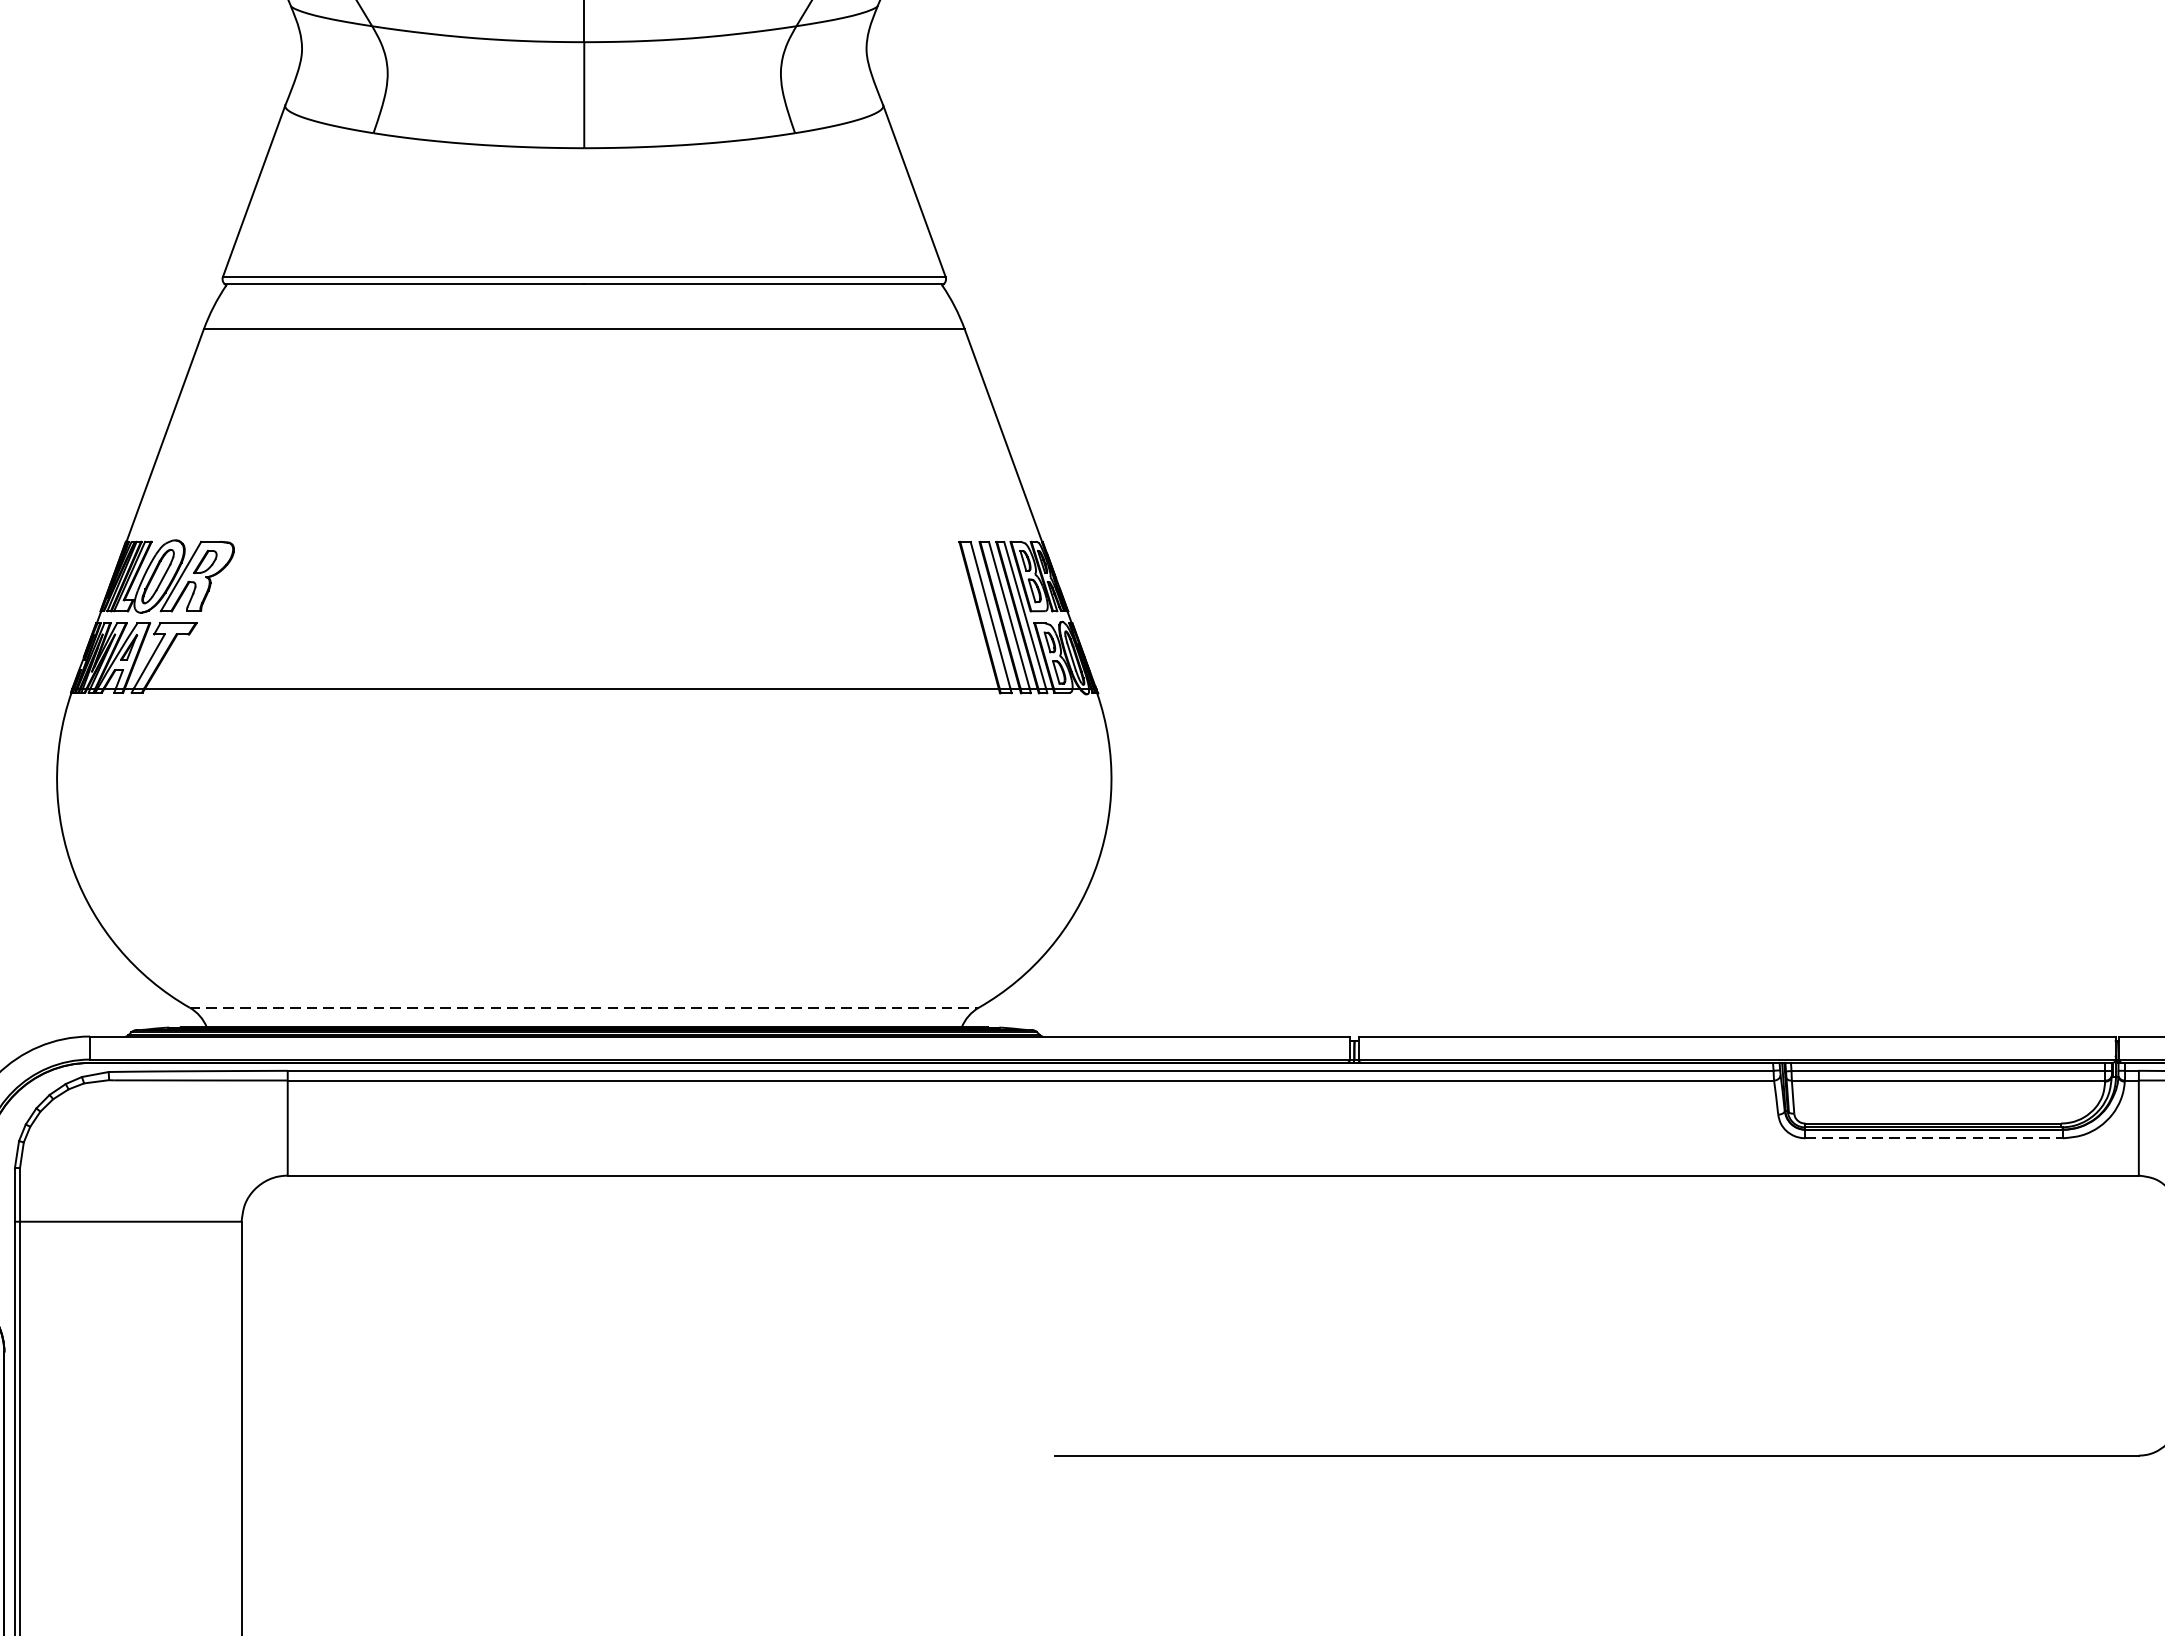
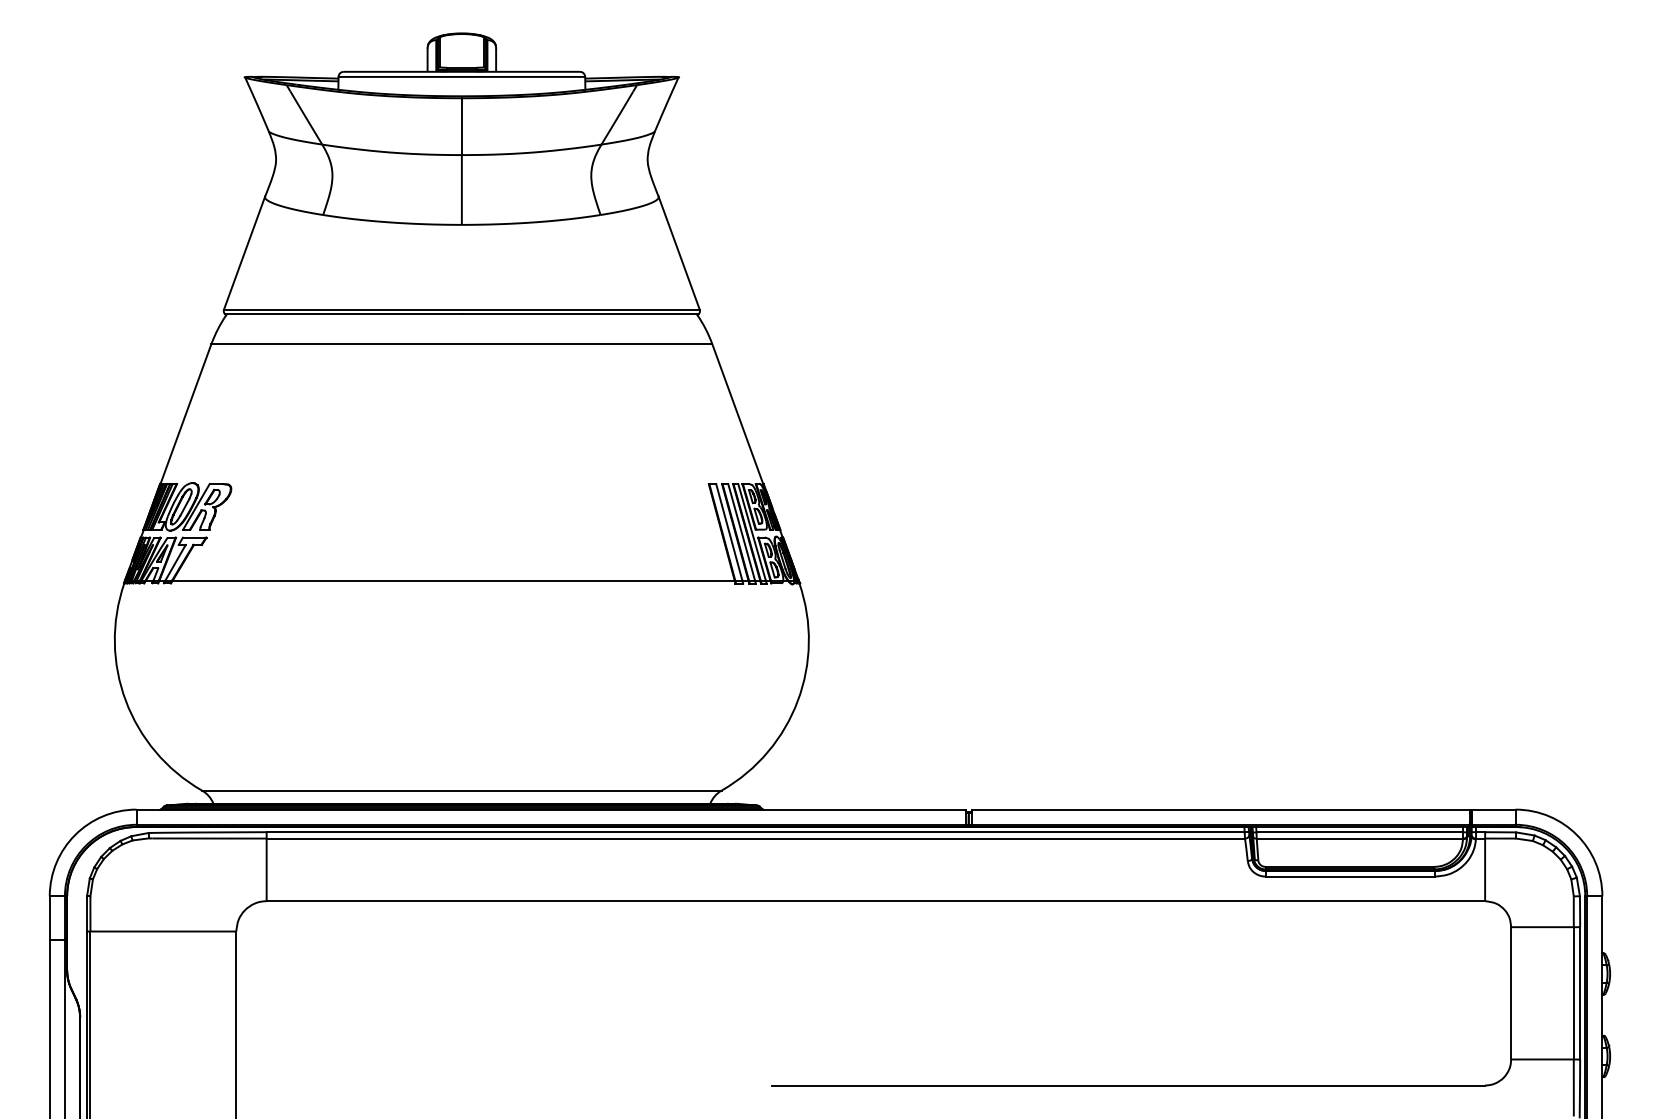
line: (583, 1007) -> (461, 790), dashed -> solid
line: (1934, 1138) -> (1350, 876), dashed -> solid

